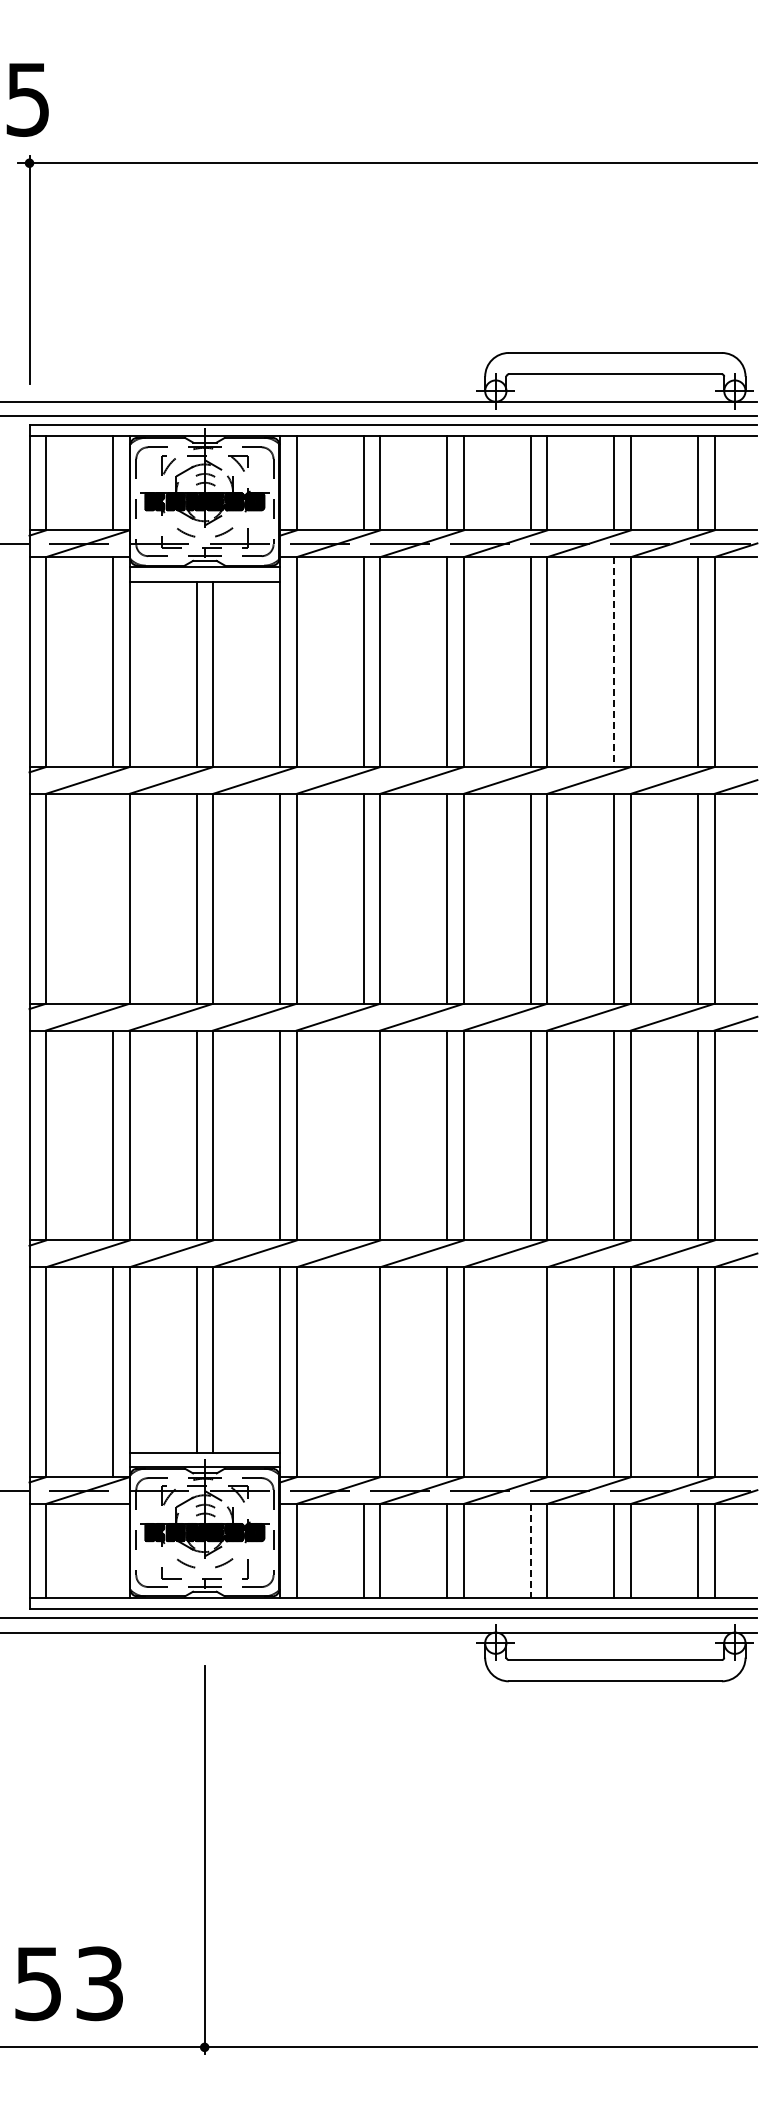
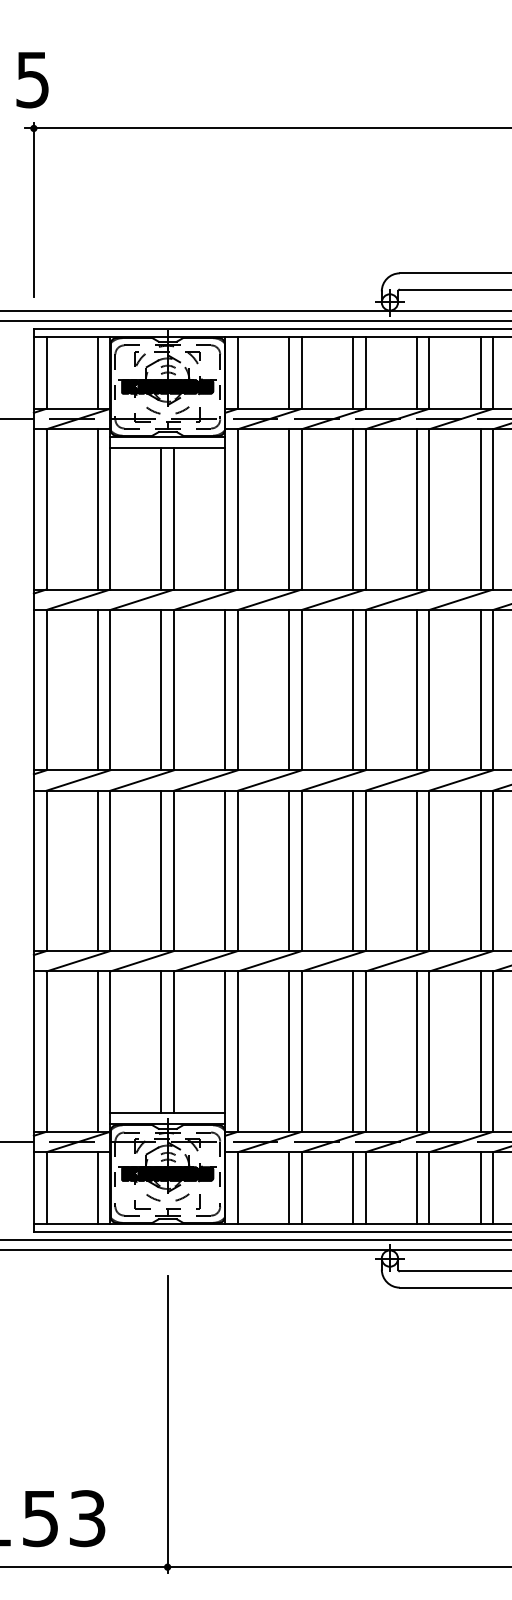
line: (614, 662) -> (480, 509), dashed -> solid
line: (113, 898) -> (97, 689), added
line: (363, 1135) -> (288, 870), added
line: (363, 1372) -> (288, 1051), added
line: (530, 1372) -> (416, 1051), added
line: (113, 1550) -> (97, 1187), added
line: (530, 1551) -> (416, 1188), dashed -> solid

